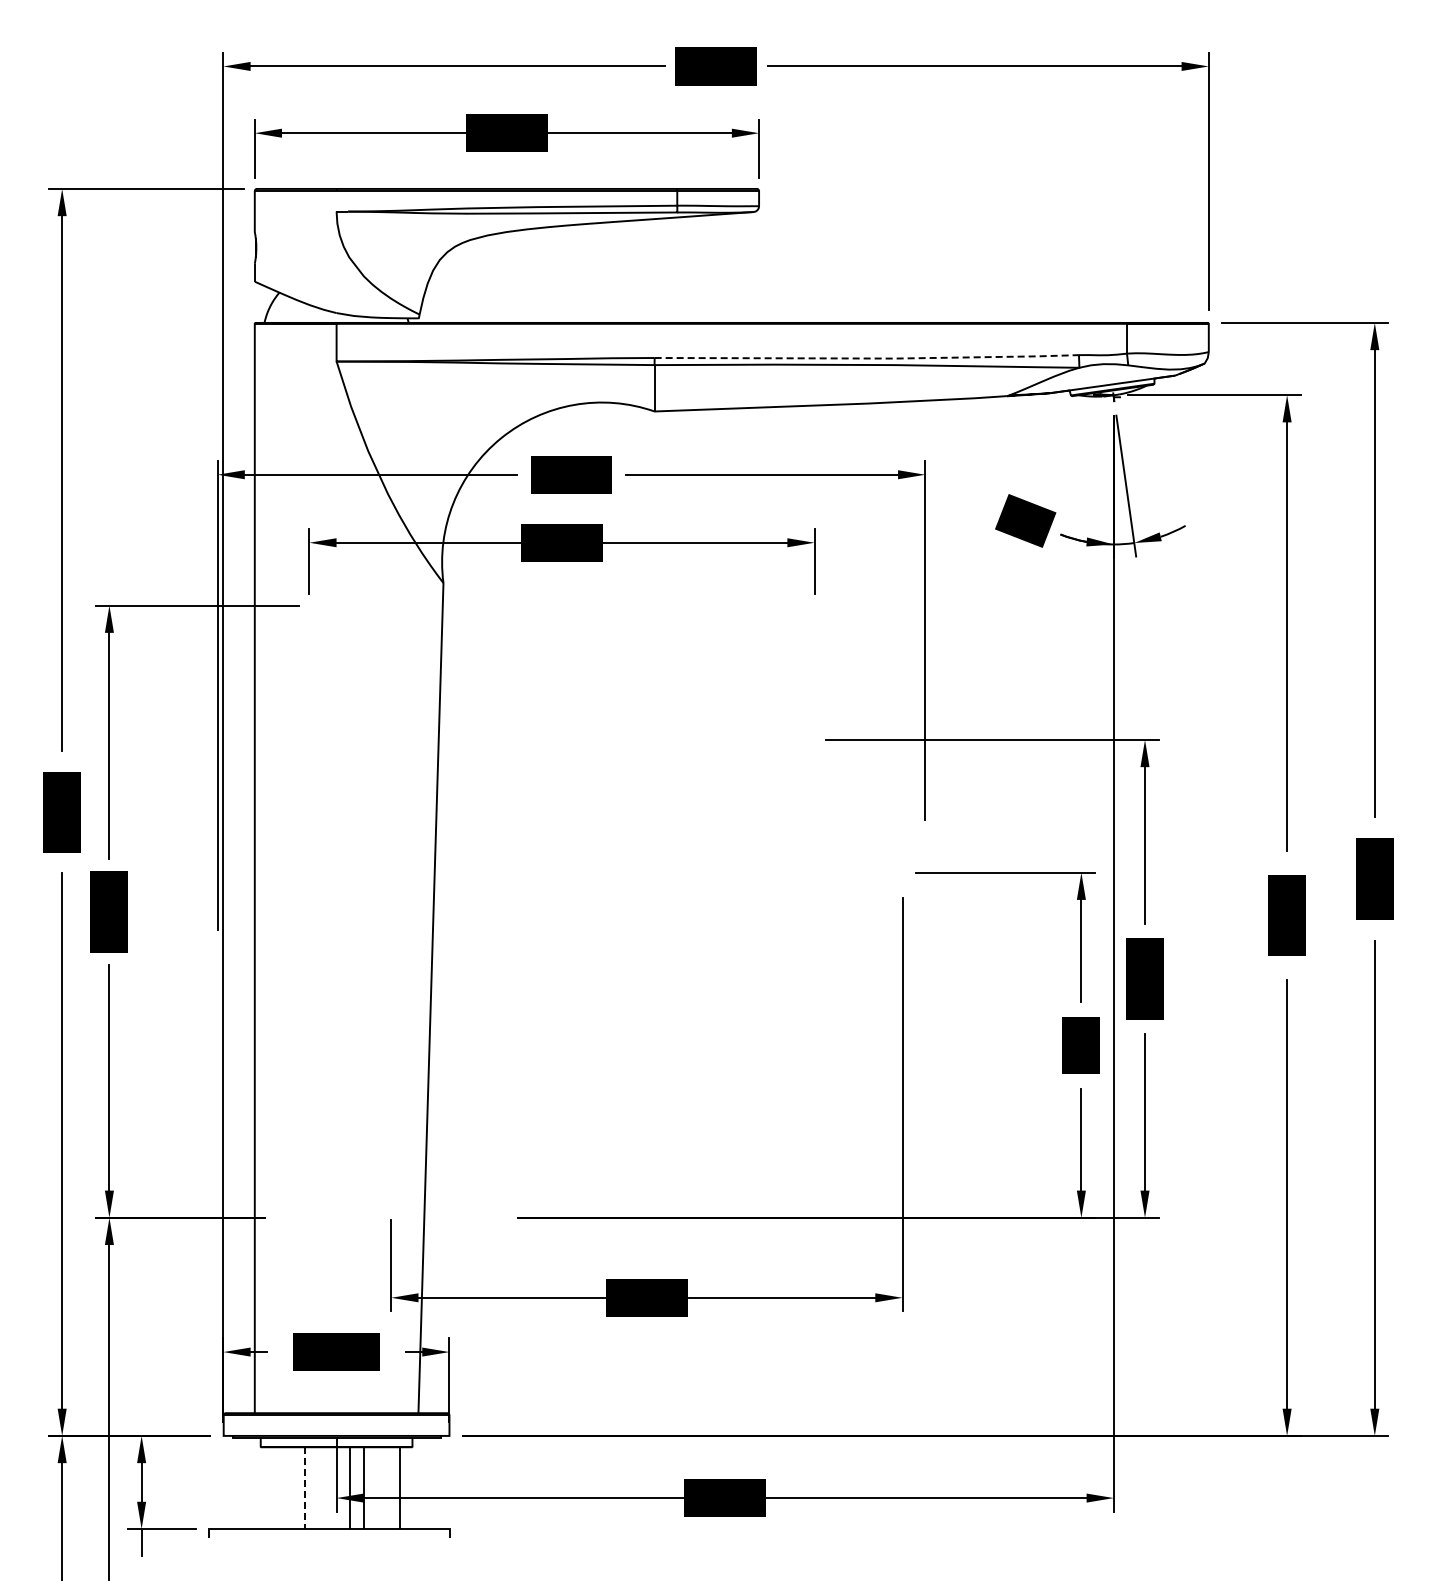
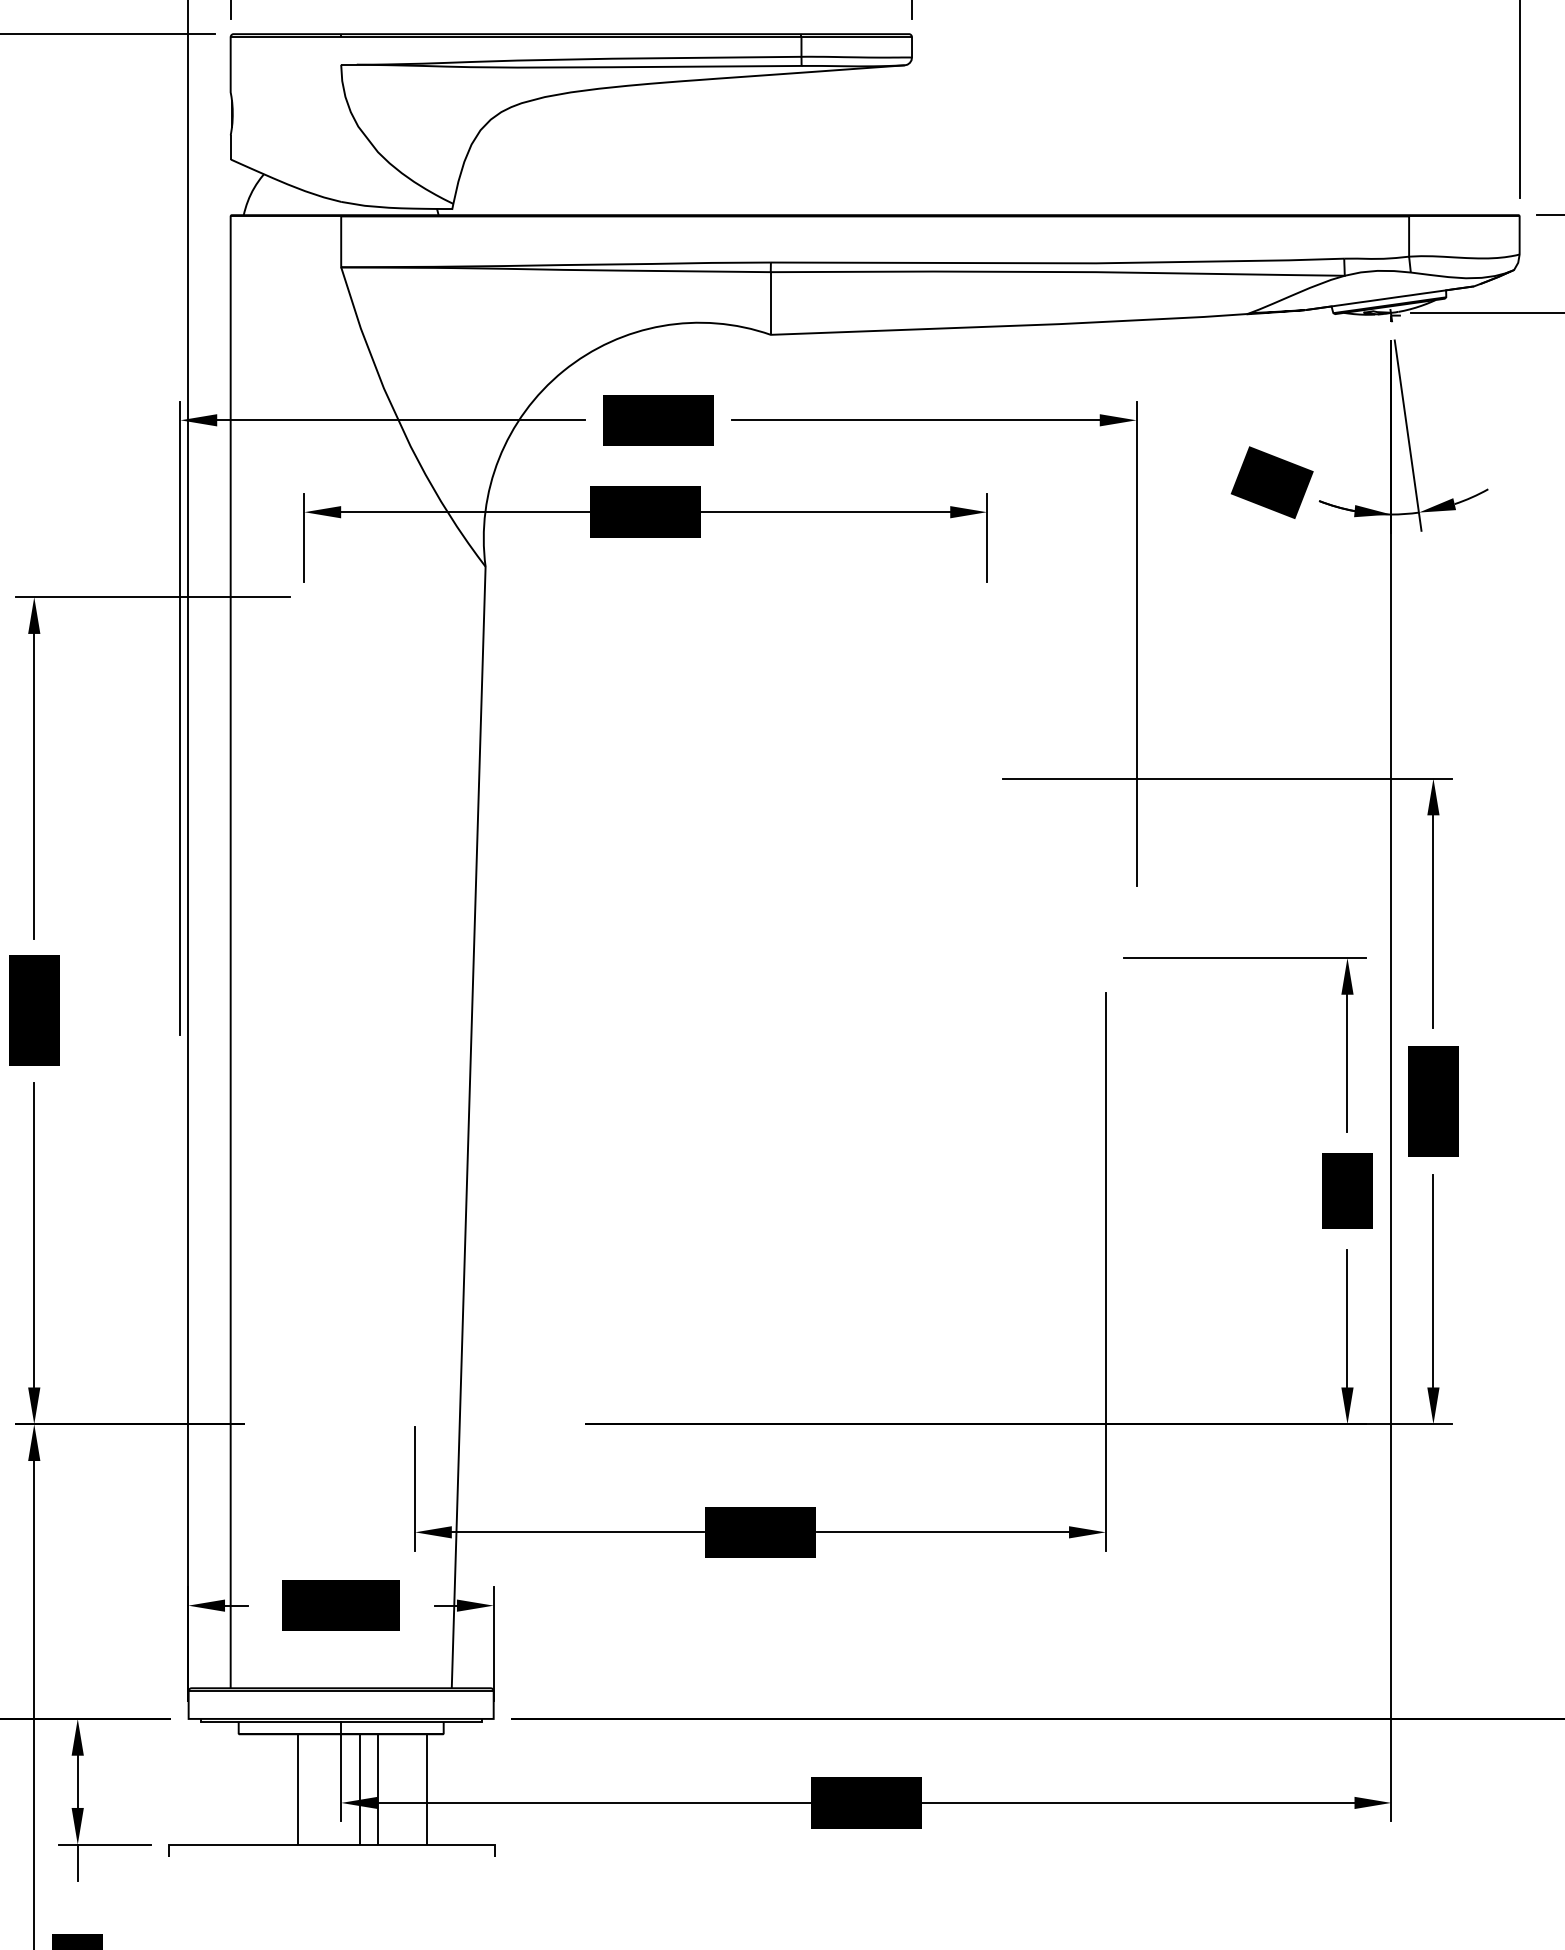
line: (868, 358) -> (1059, 263), dashed -> solid
line: (304, 1487) -> (297, 1788), dashed -> solid

